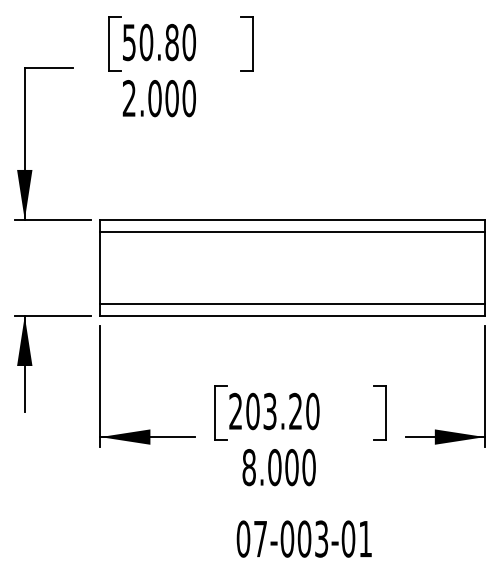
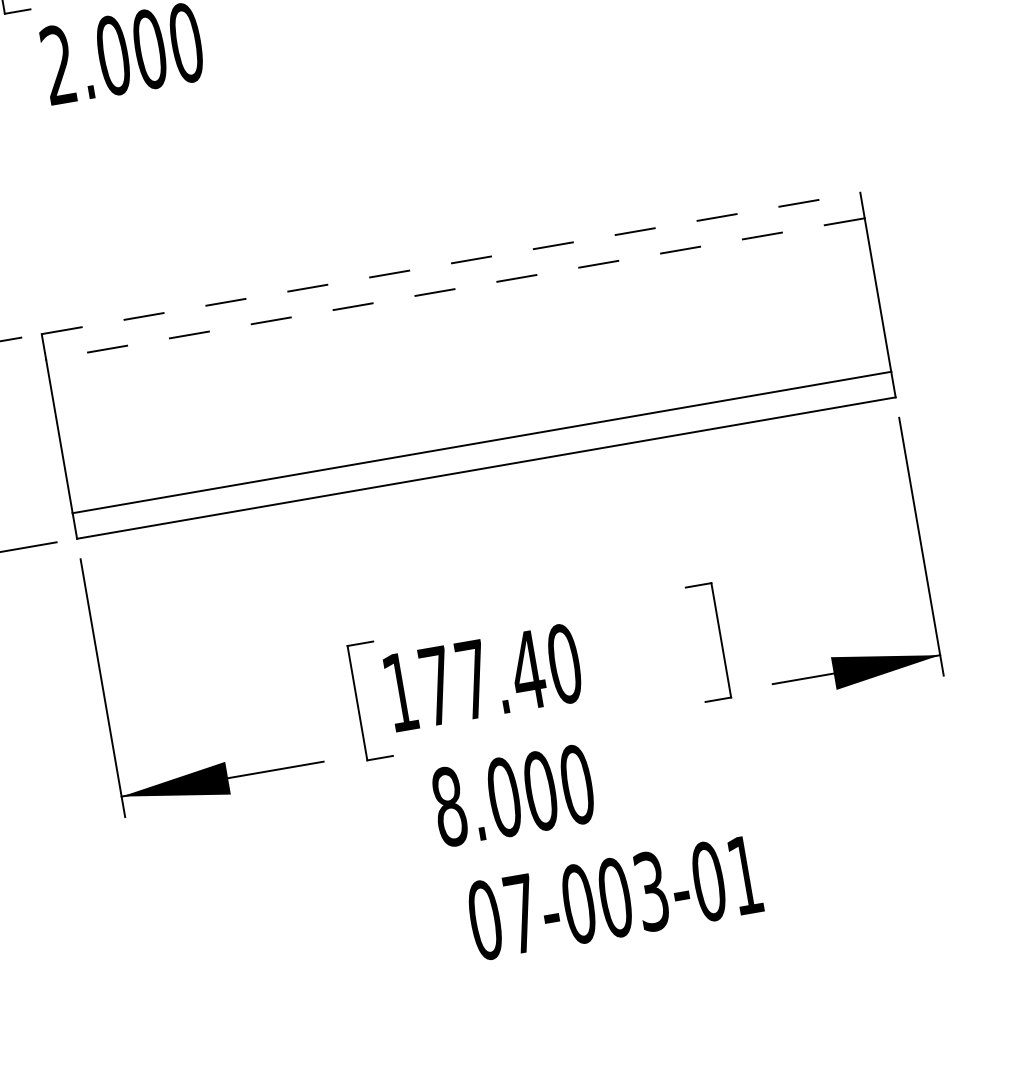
line: (293, 219) -> (452, 262), solid -> dashed
line: (292, 231) -> (455, 288), solid -> dashed
text: (265, 411) -> (463, 681), 203.20 -> 177.40
text: (303, 538) -> (612, 896), moved

